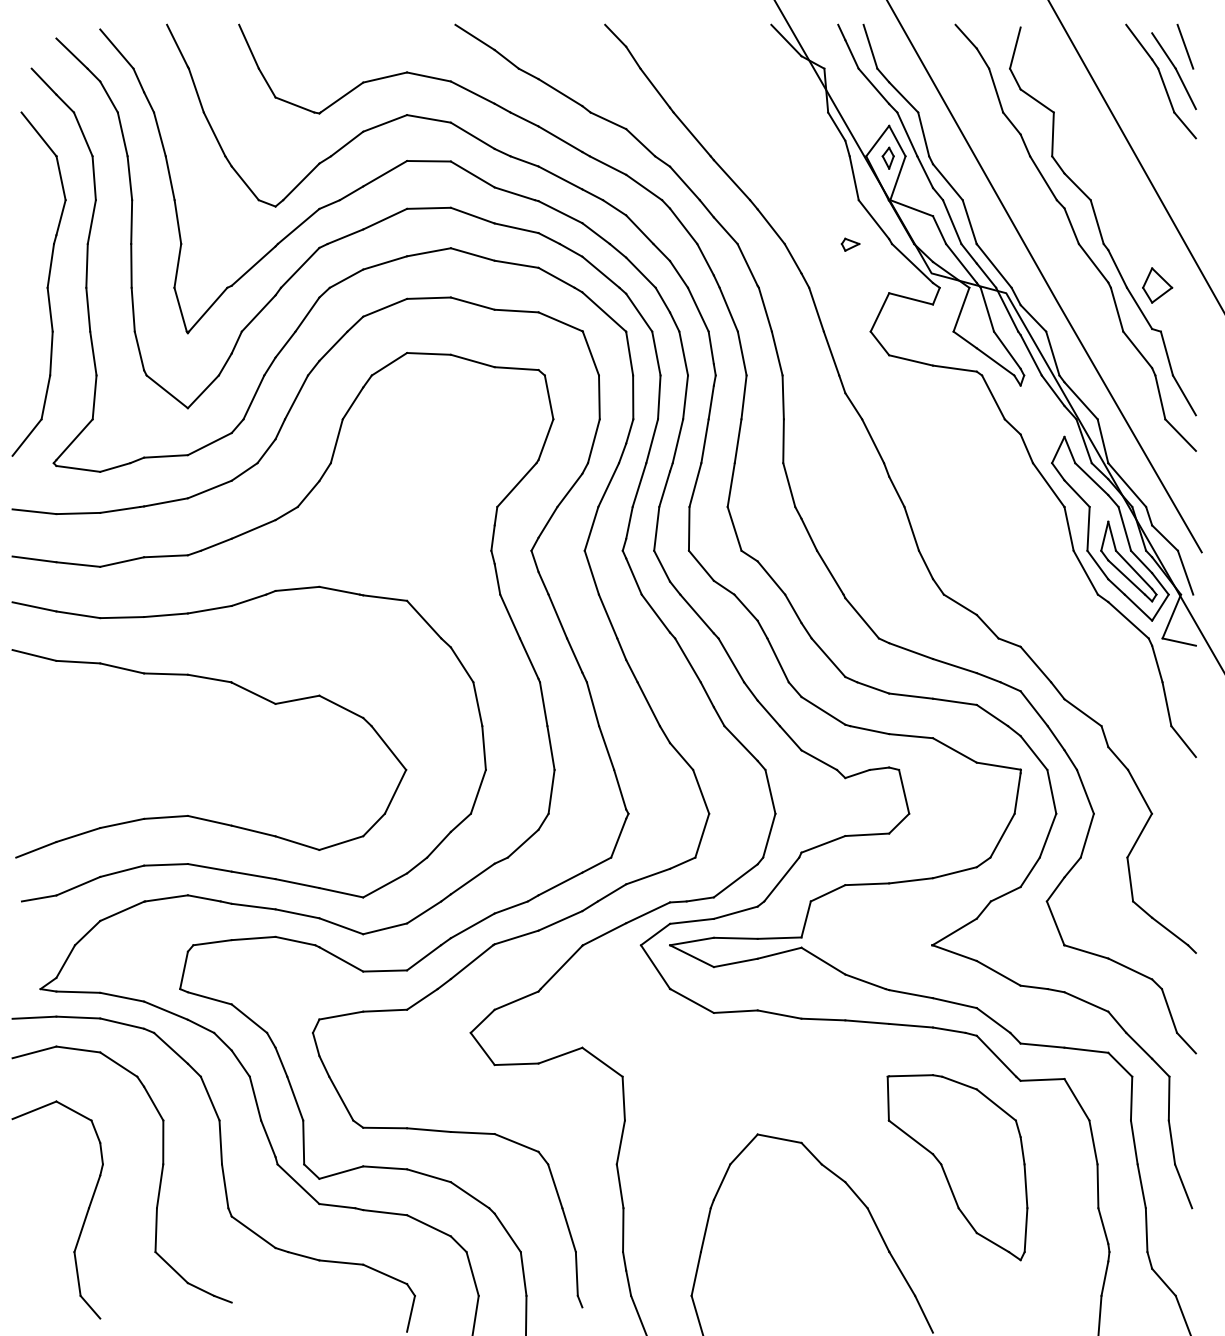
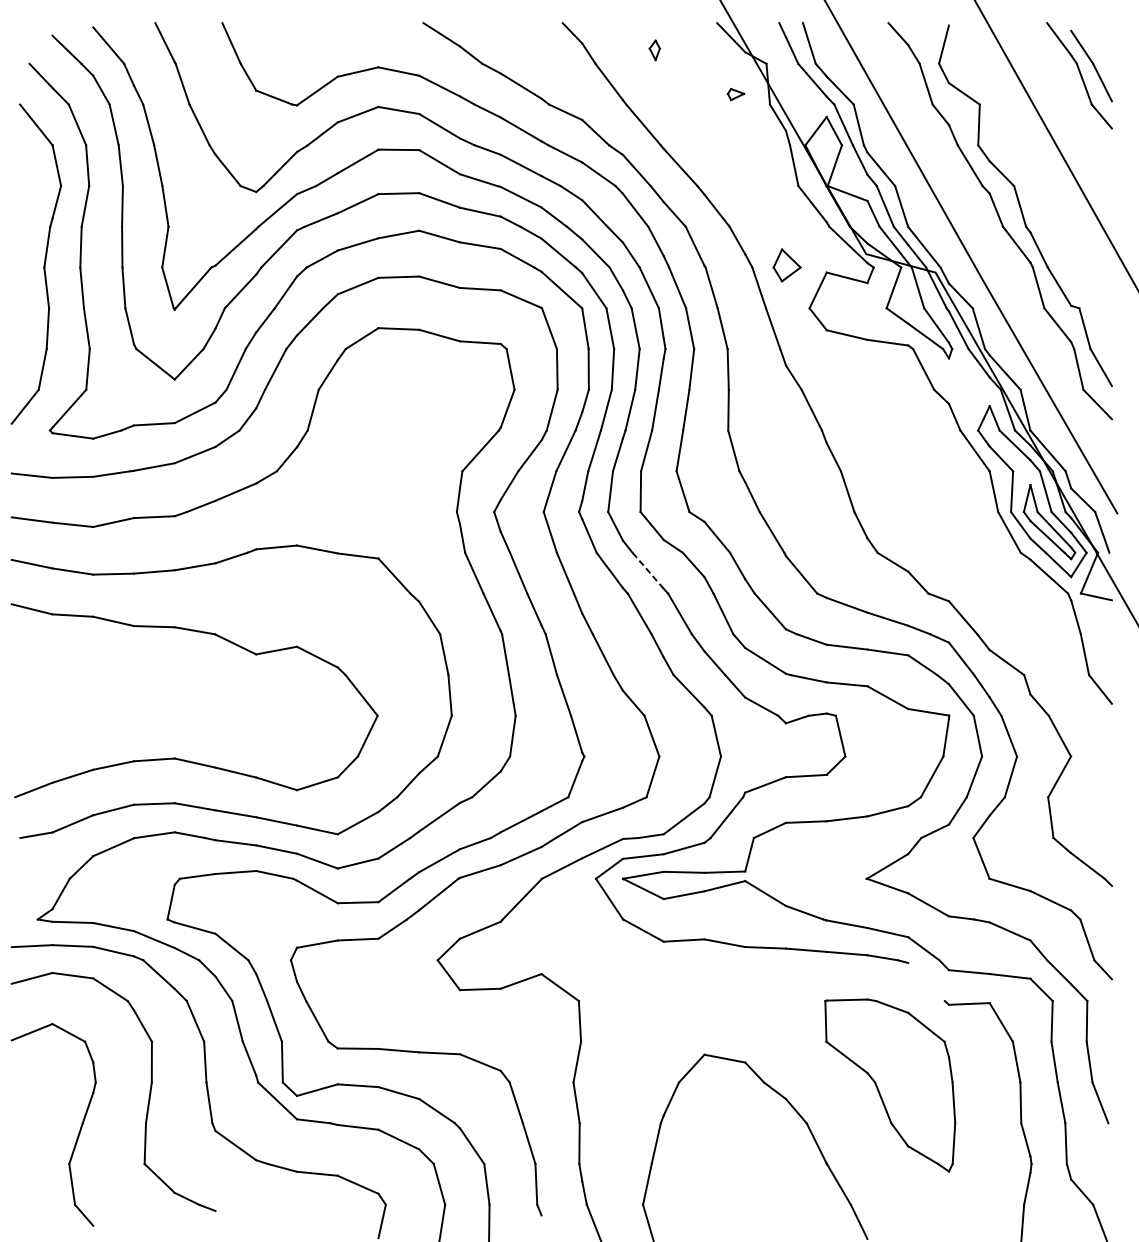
line: (1185, 46) -> (1102, 43), removed
part: (887, 157) -> (654, 49), moved
part: (850, 244) -> (735, 94), moved
part: (1157, 285) -> (787, 265), moved
line: (697, 614) -> (648, 571), solid -> dashed
line: (996, 1055) -> (926, 981), removed

